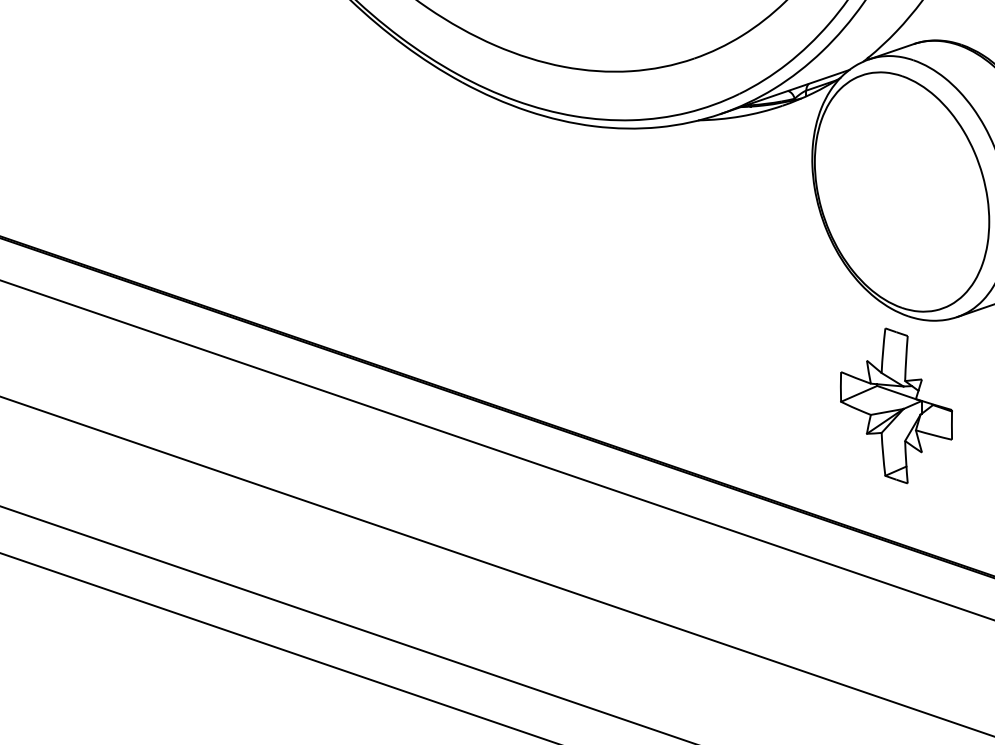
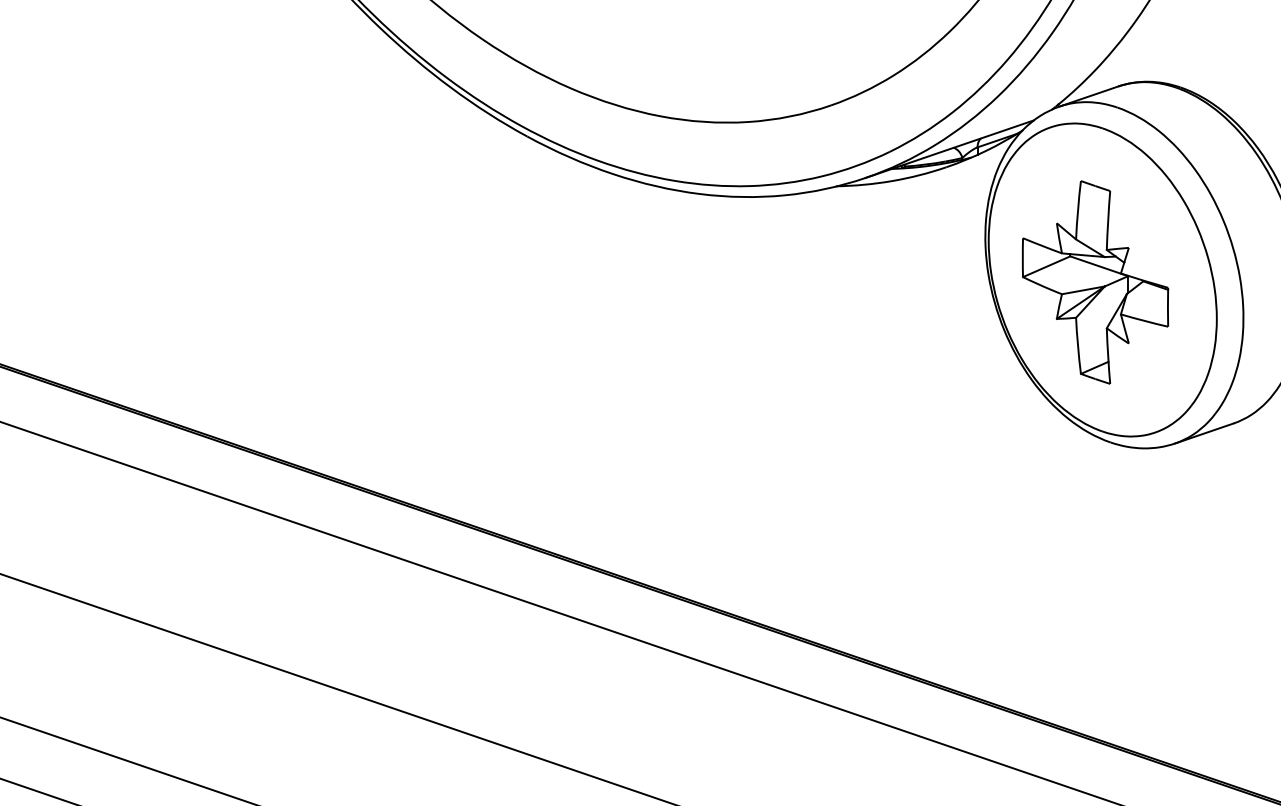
part: (896, 405) -> (1095, 281), moved

